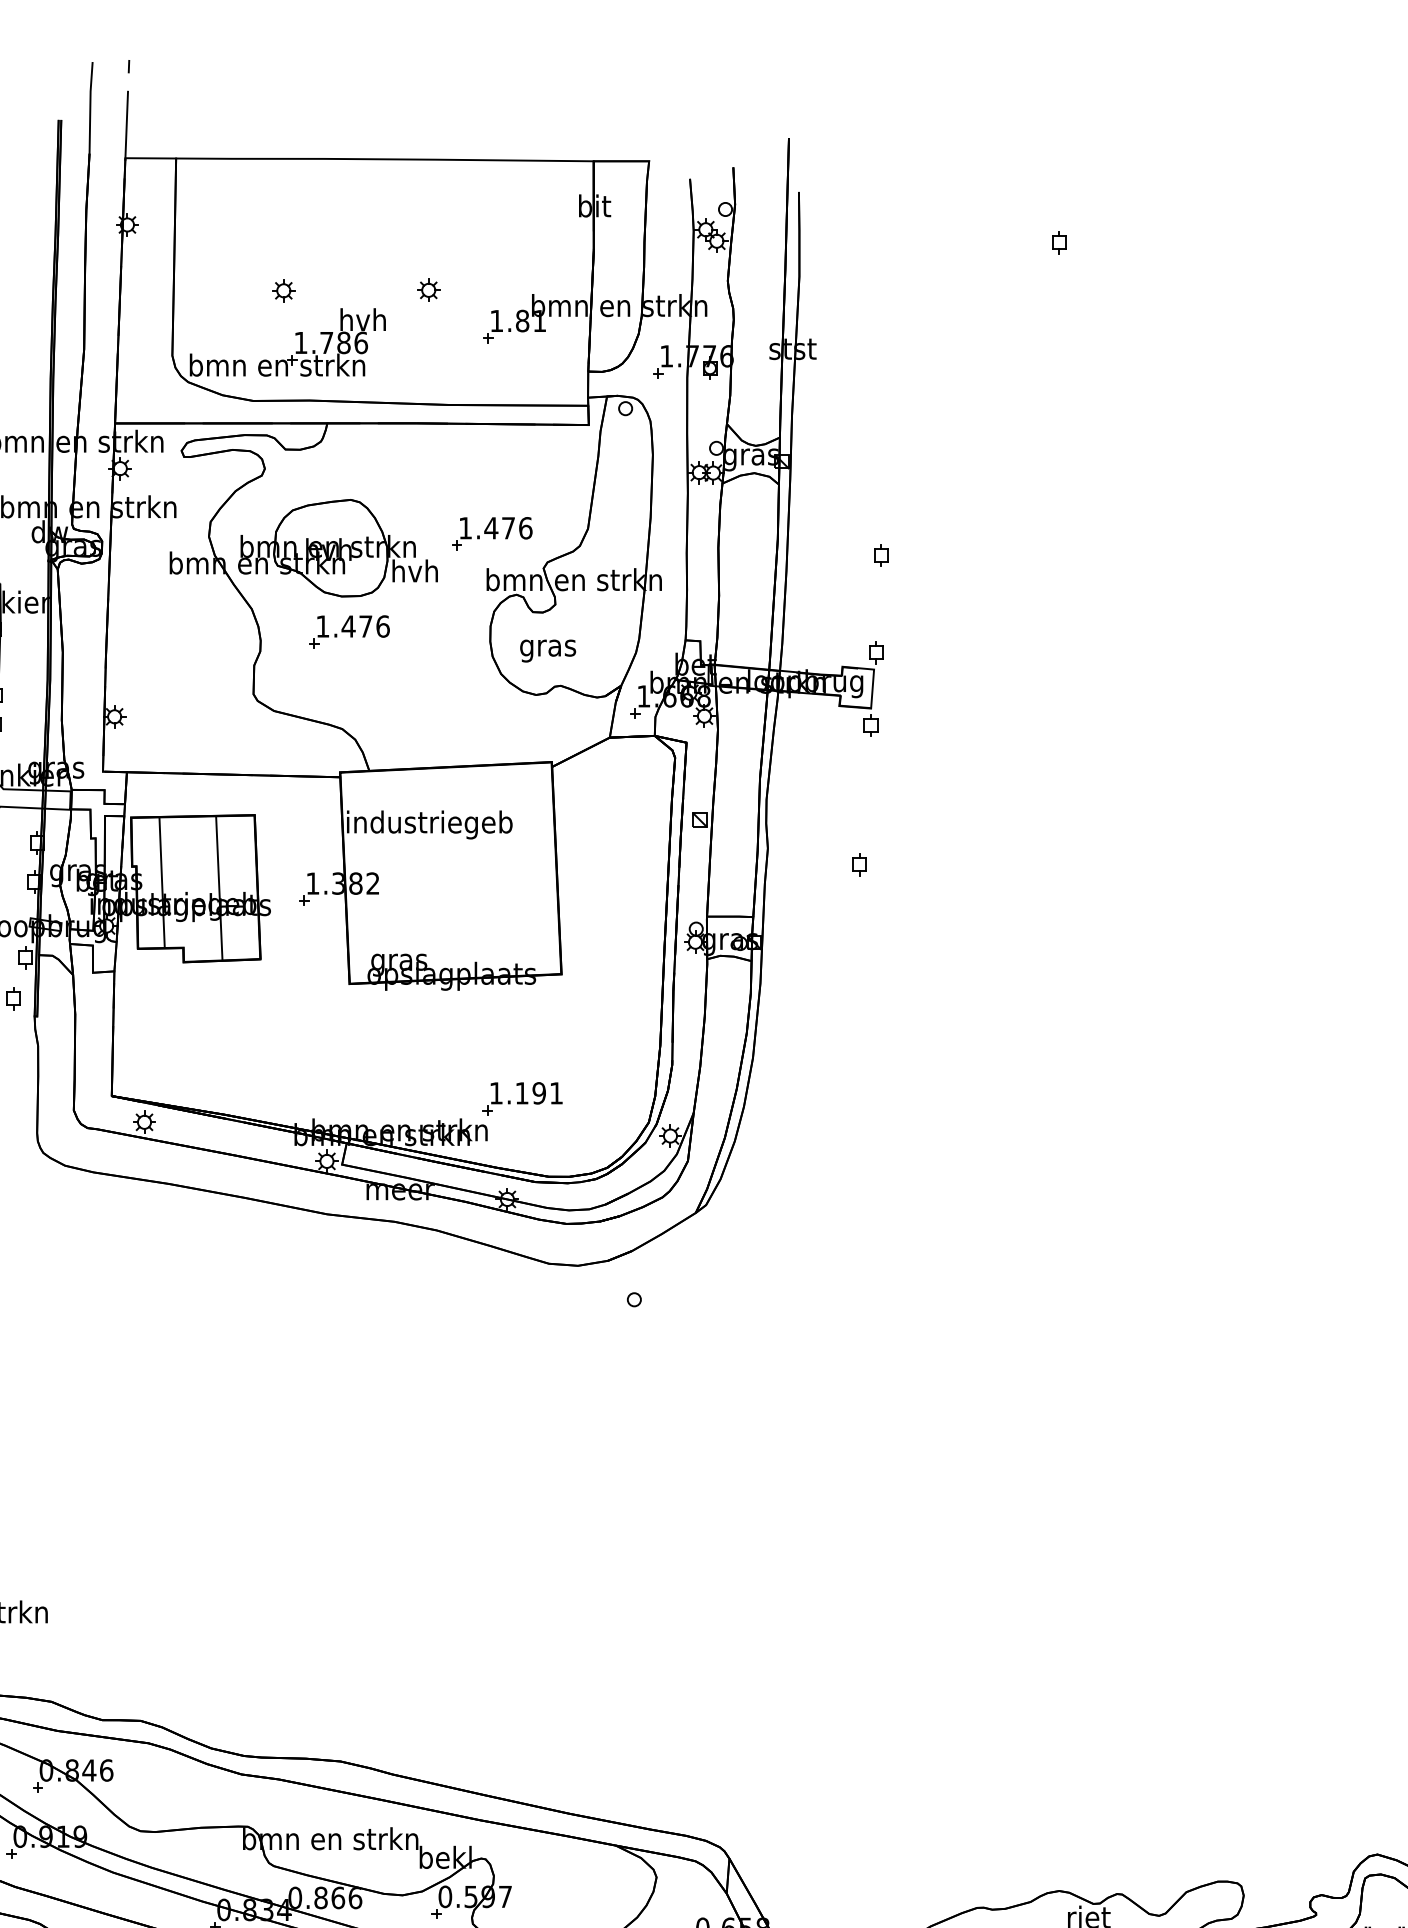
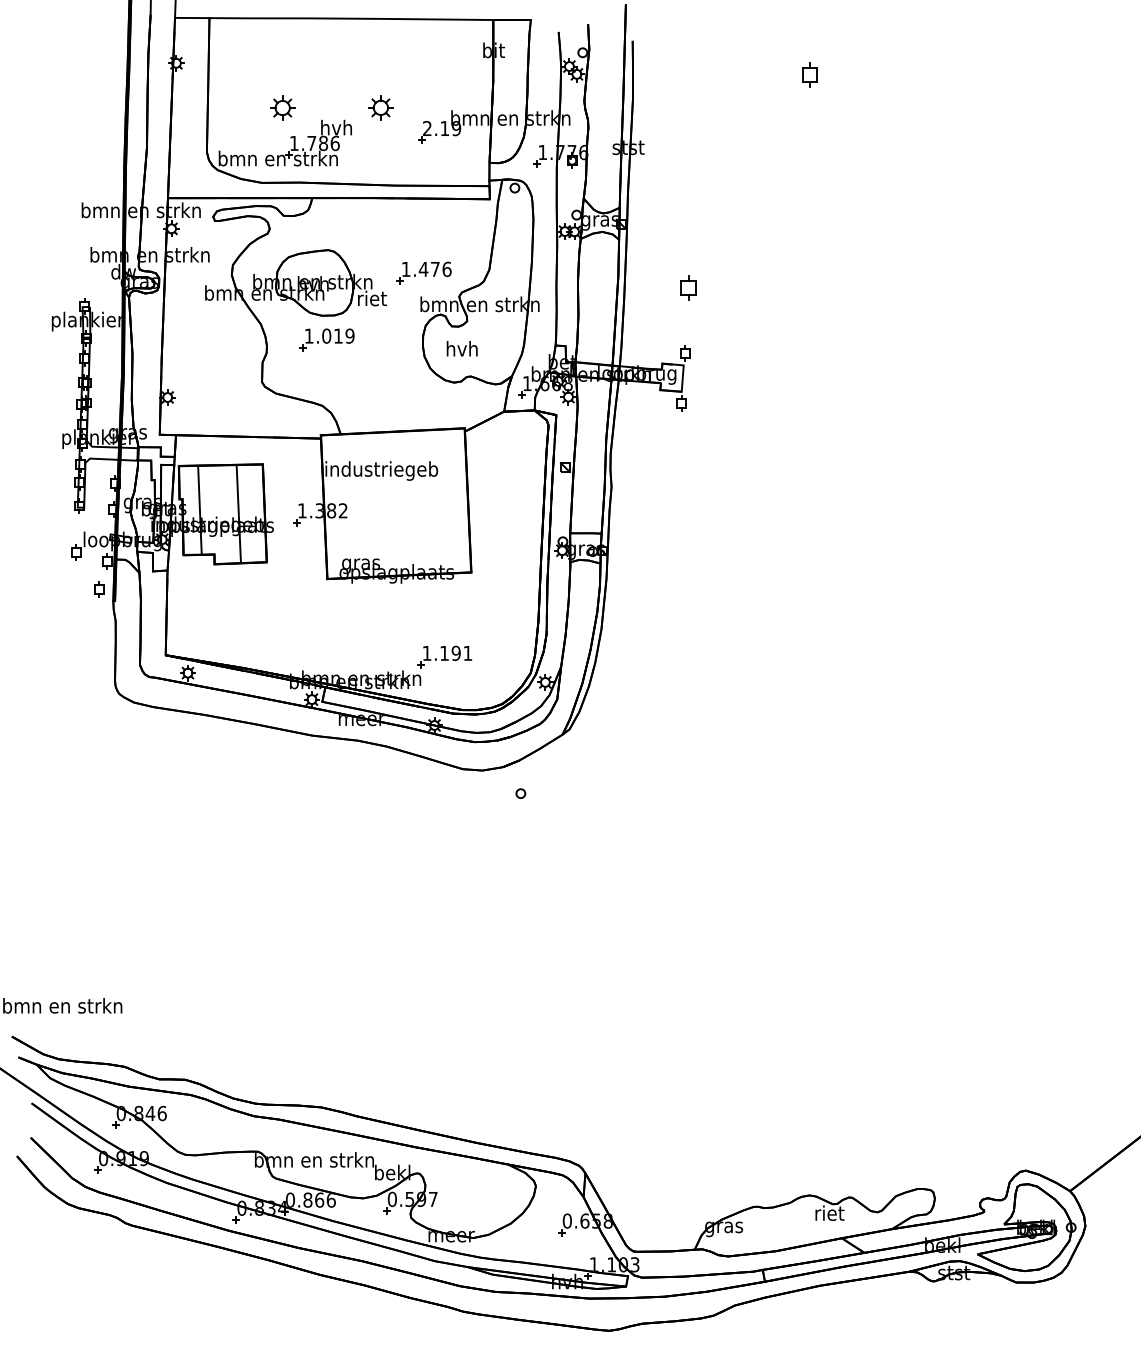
part: (1059, 242) -> (809, 75), size x1.6
part: (283, 290) -> (282, 107), size x1.6
part: (429, 290) -> (381, 107), size x1.6
text: (519, 320) -> (442, 128), 1.81 -> 2.19
part: (881, 554) -> (688, 287), size x1.6
text: (414, 571) -> (371, 298), hvh -> riet
text: (364, 625) -> (337, 335), 1.476 -> 1.019
text: (548, 647) -> (462, 350), gras -> hvh
part: (860, 863) -> (674, 497), removed

